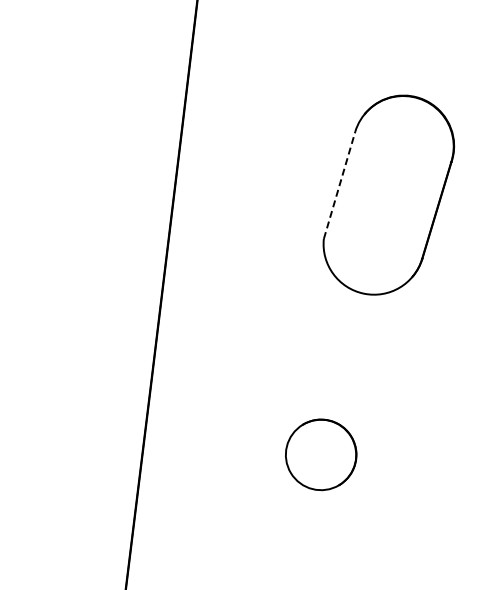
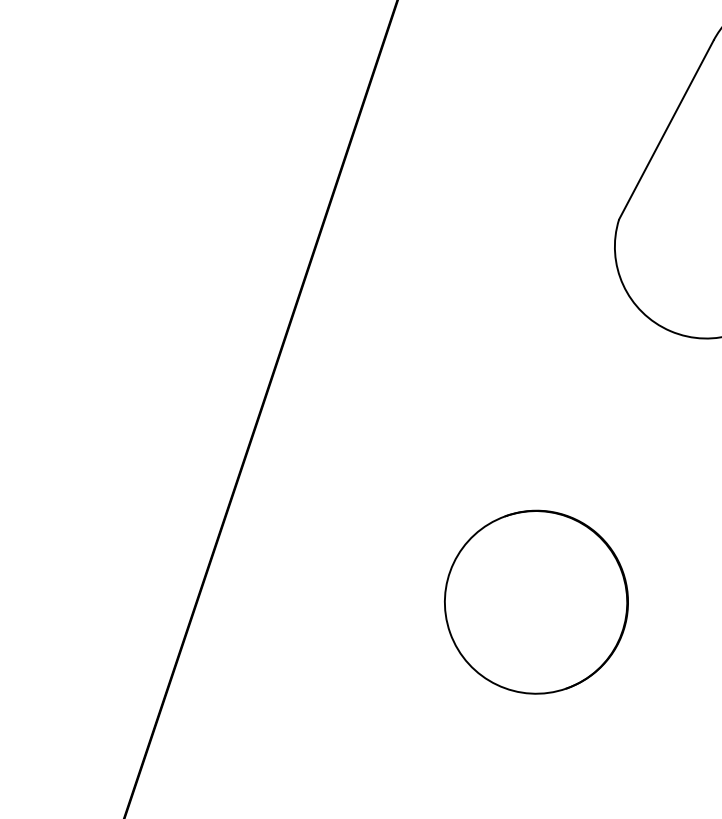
line: (339, 185) -> (666, 130), dashed -> solid
part: (320, 454) -> (535, 601), size x1.43

